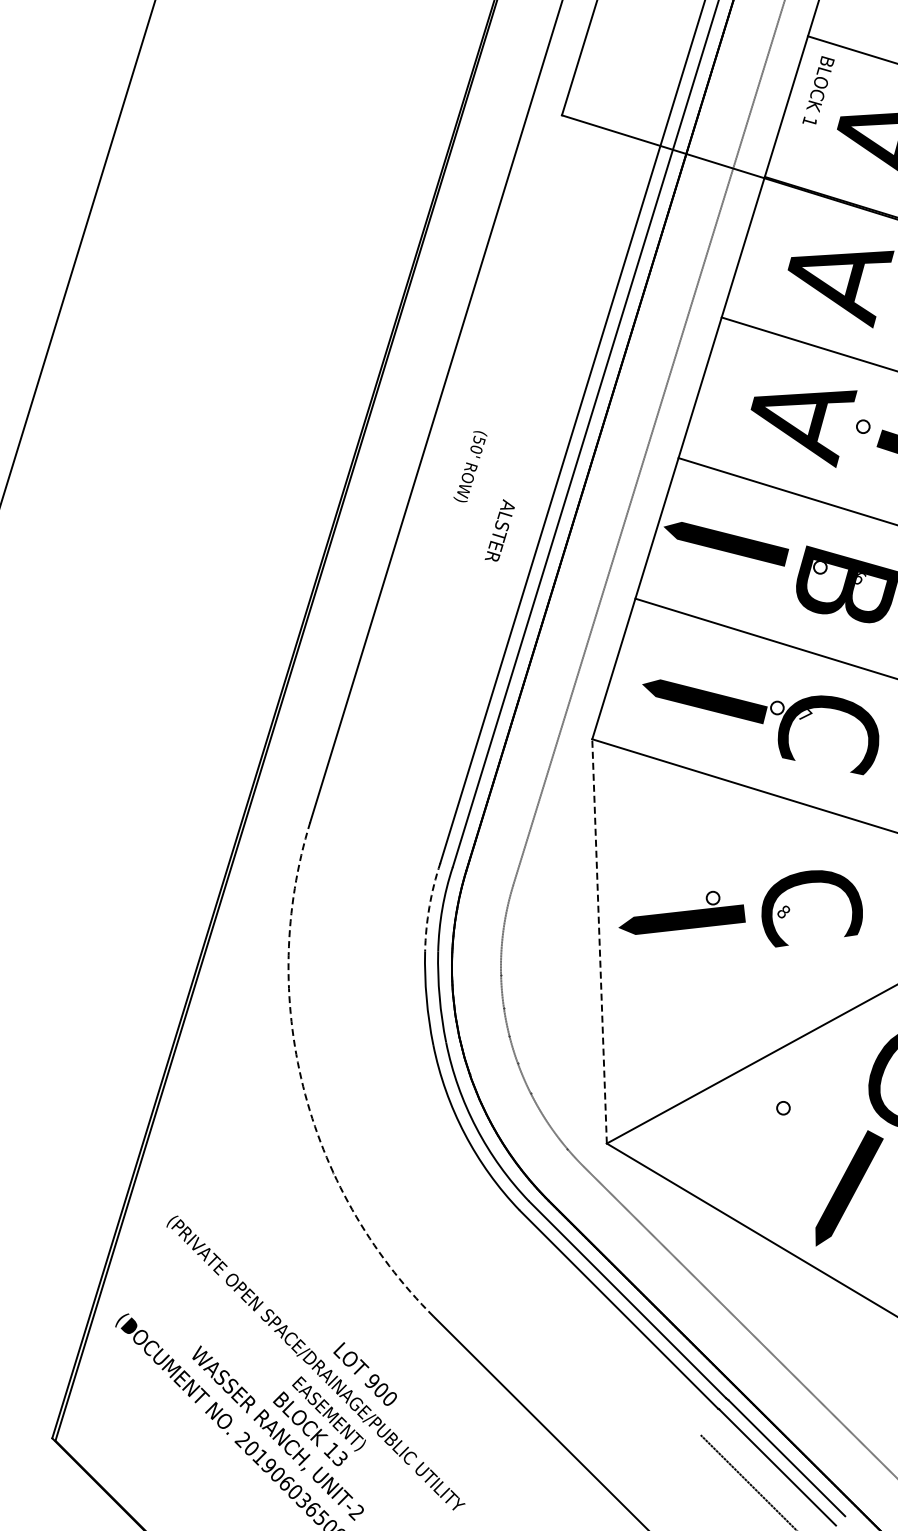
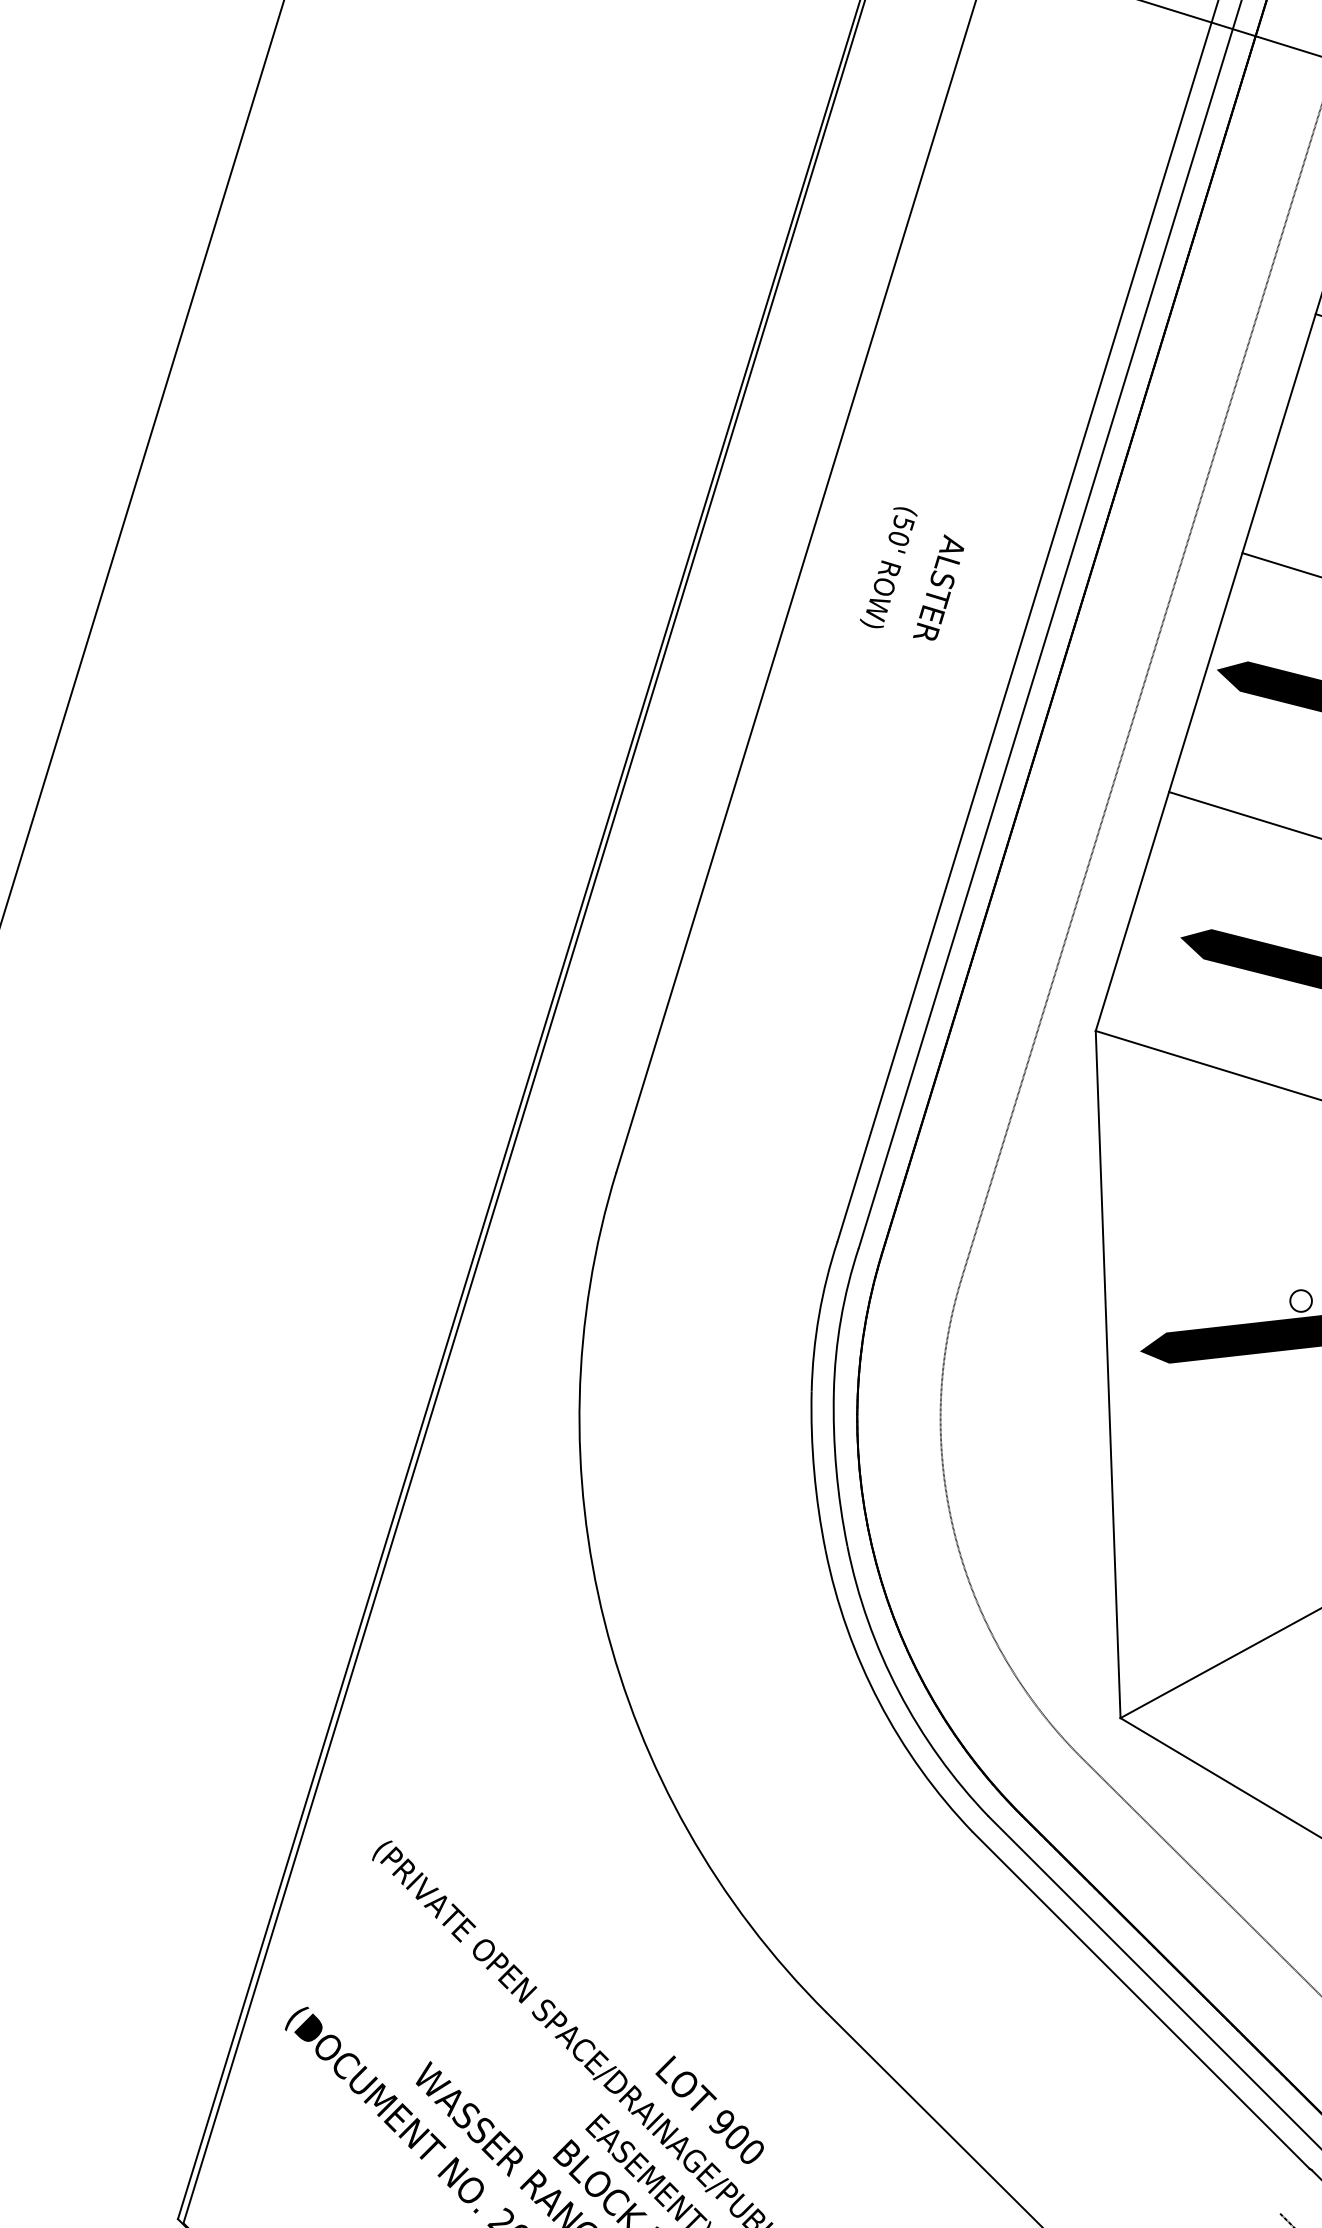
text: (499, 530) -> (938, 587), moved
arc: (429, 906) -> (819, 1315), dashed -> solid
line: (599, 940) -> (1108, 1372), dashed -> solid
arc: (303, 1086) -> (604, 1621), dashed -> solid

